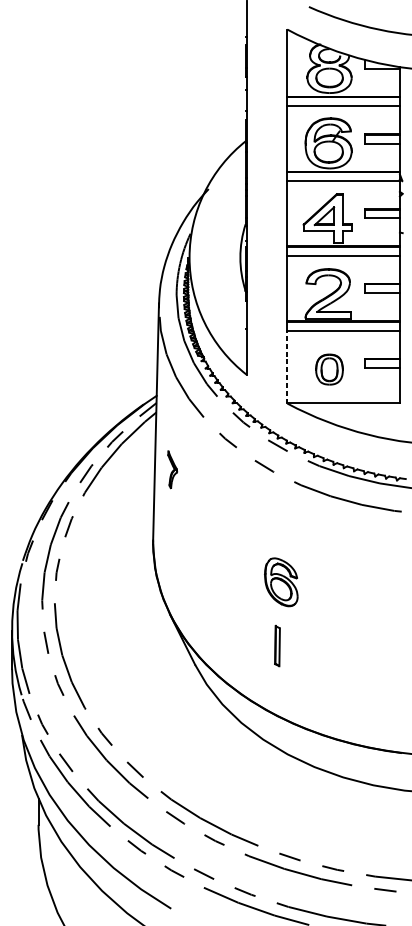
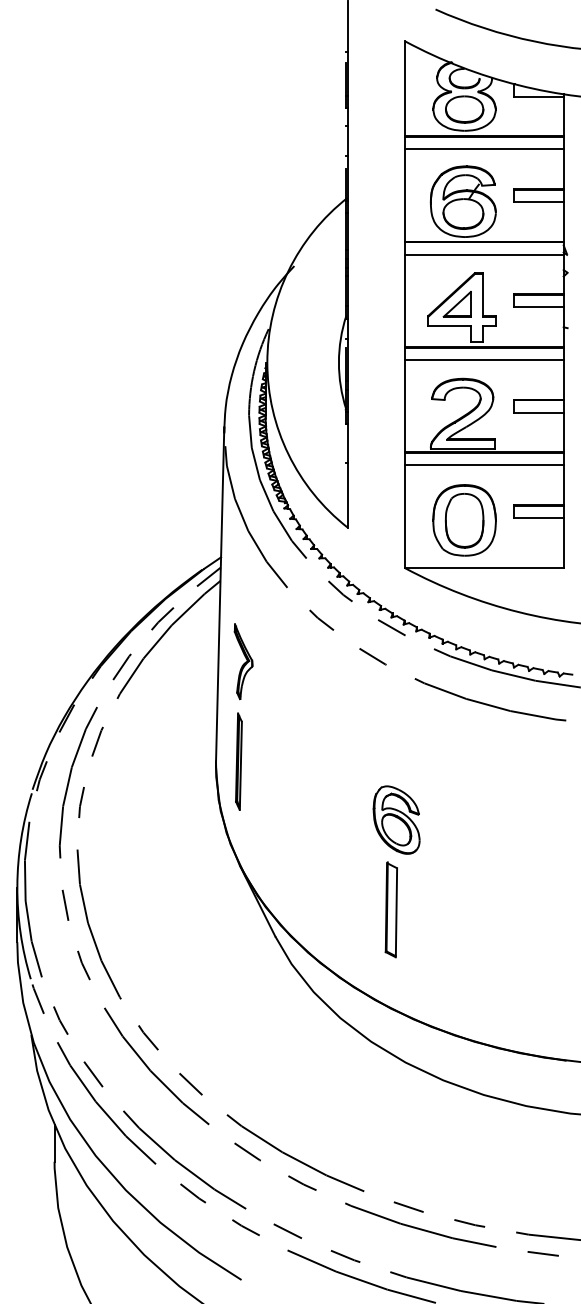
line: (287, 366) -> (405, 516), dashed -> solid
part: (329, 369) -> (464, 520), size x1.67
part: (172, 469) -> (243, 661), size x1.43
part: (169, 540) -> (238, 761), added
part: (276, 645) -> (390, 909), size x1.67

